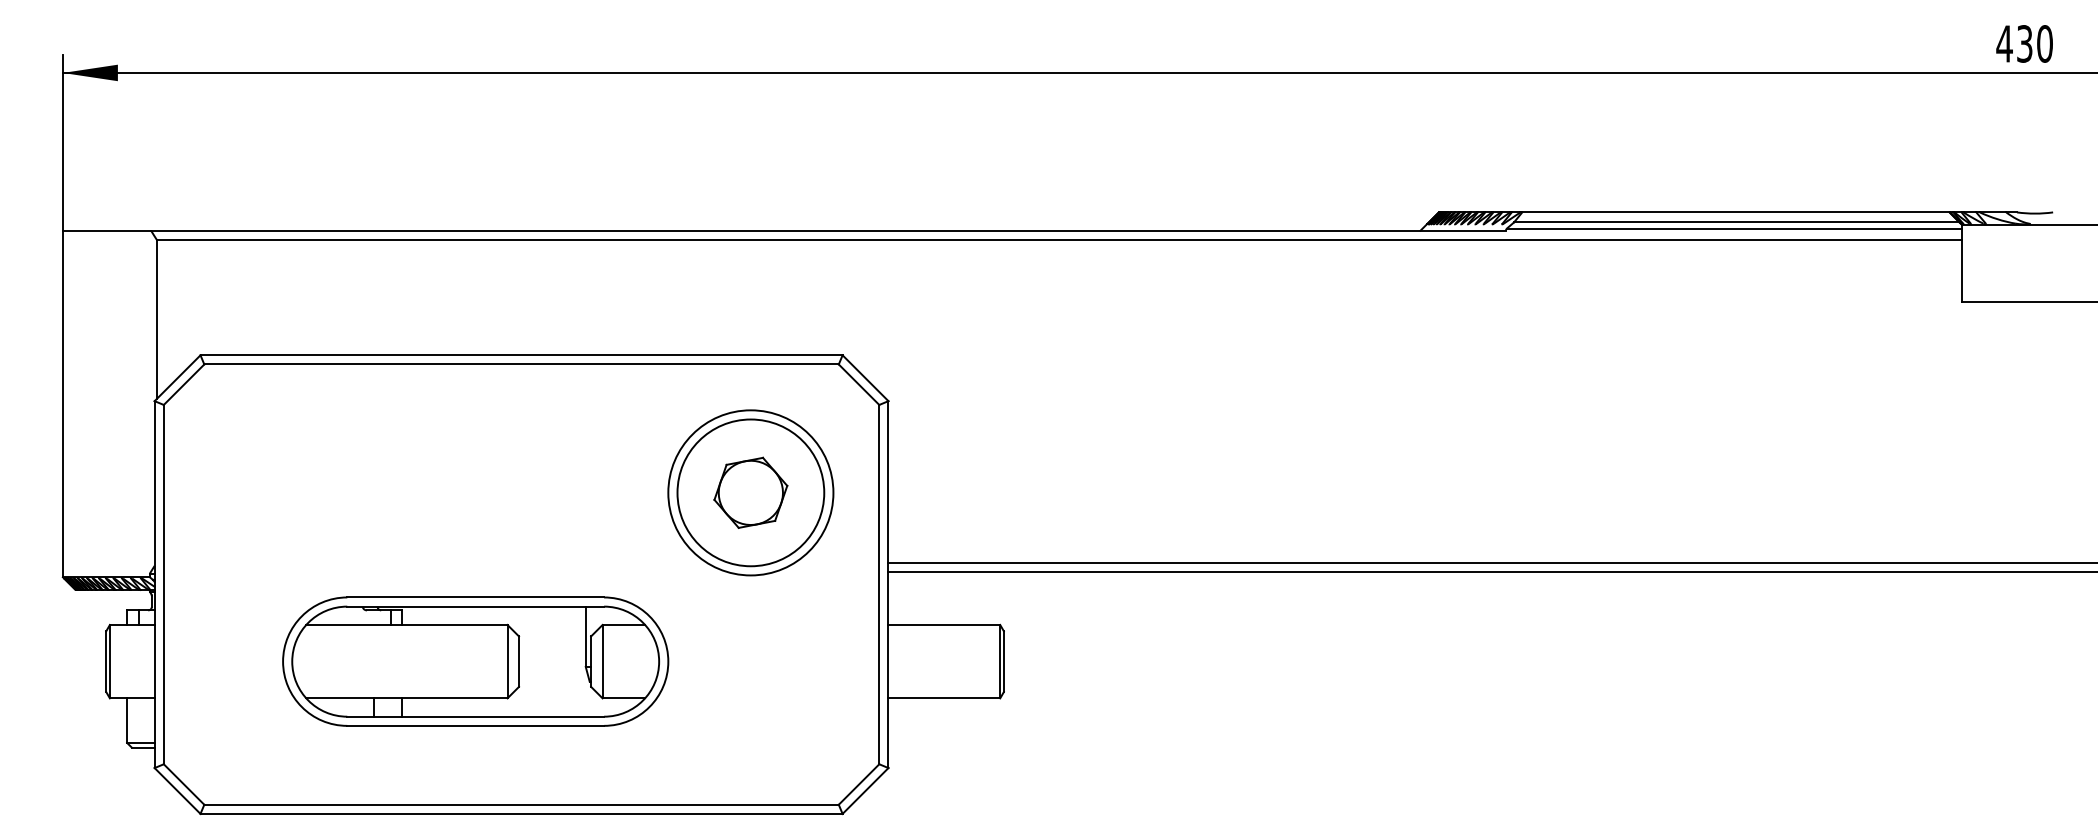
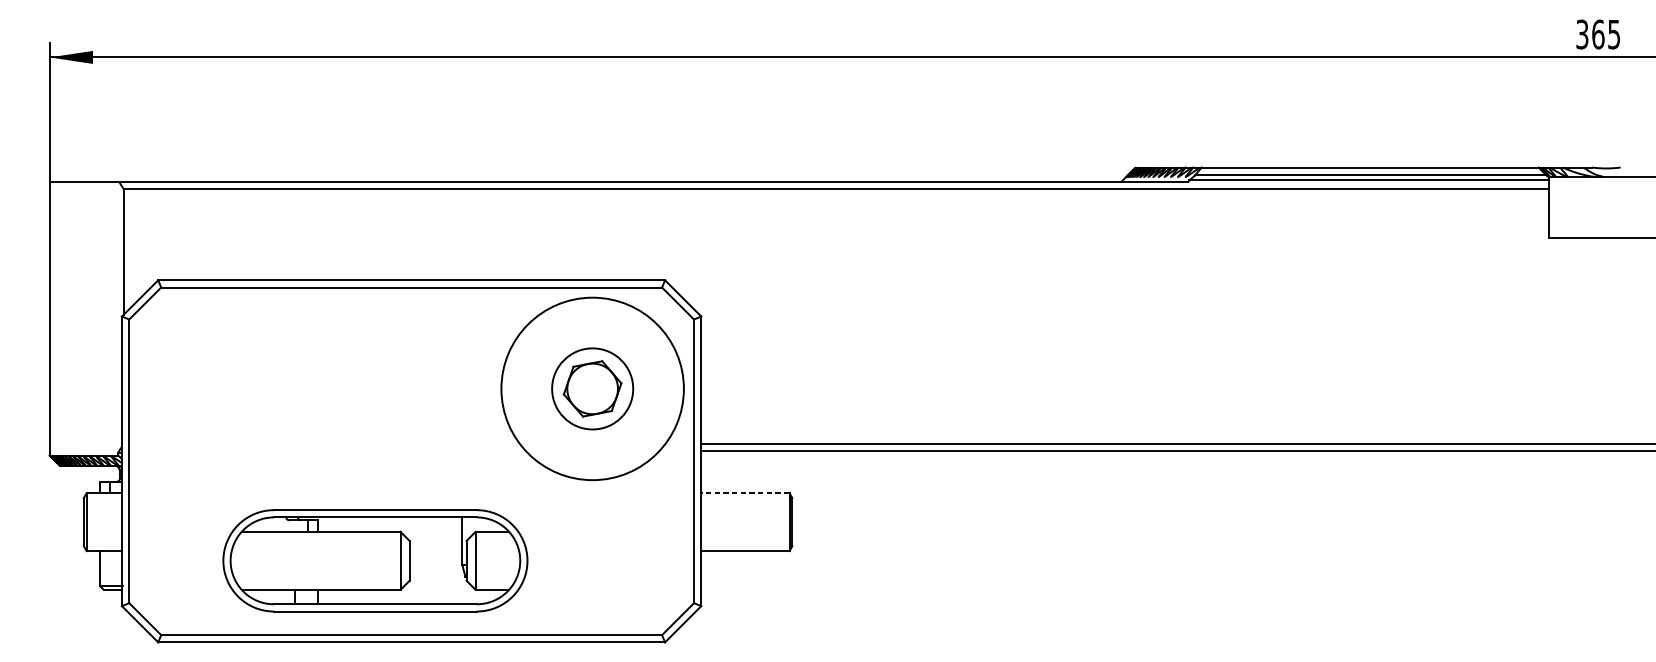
text: (2024, 43) -> (1598, 34), 430 -> 365
circle: (750, 492) -> (592, 388), size x0.7
circle: (750, 492) -> (592, 388), size x1.4
line: (944, 624) -> (745, 492), solid -> dashed
part: (475, 661) -> (375, 560), moved

